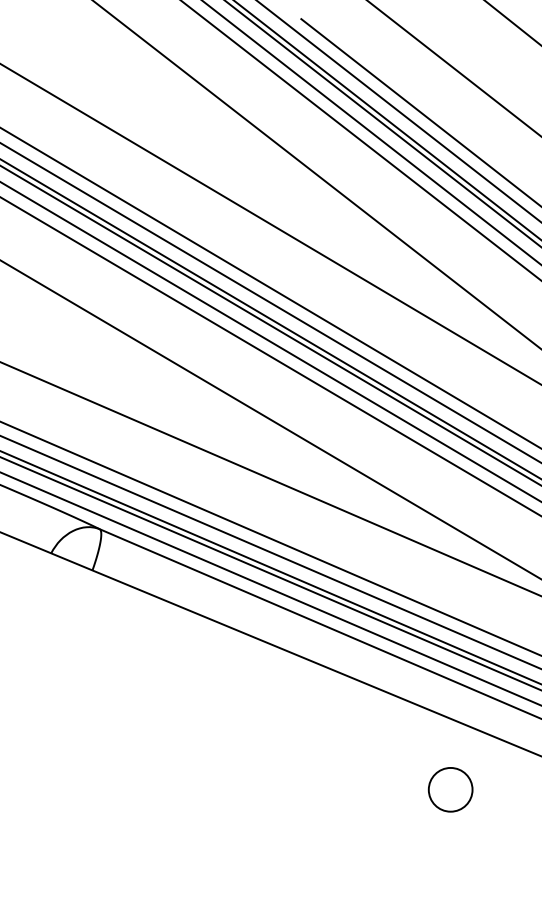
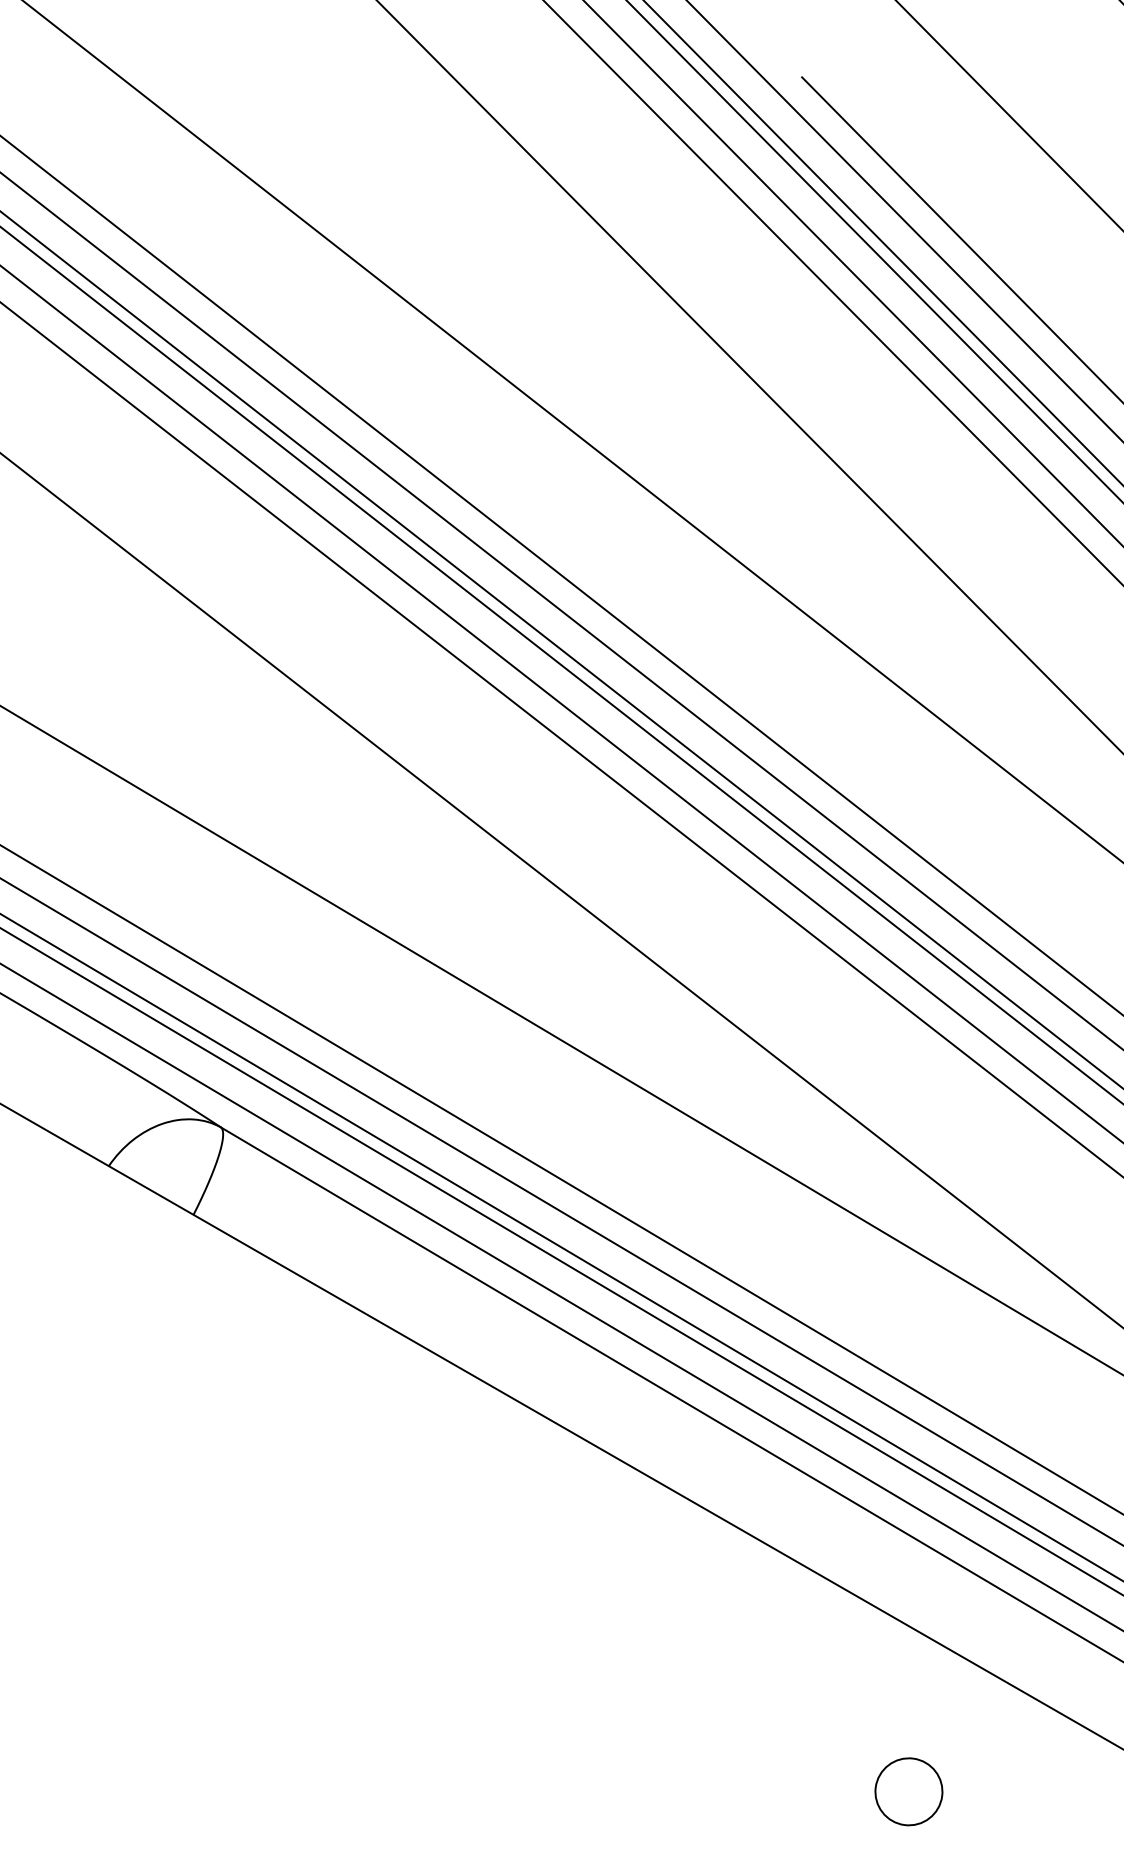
circle: (450, 789) -> (908, 1791), size x0.7

